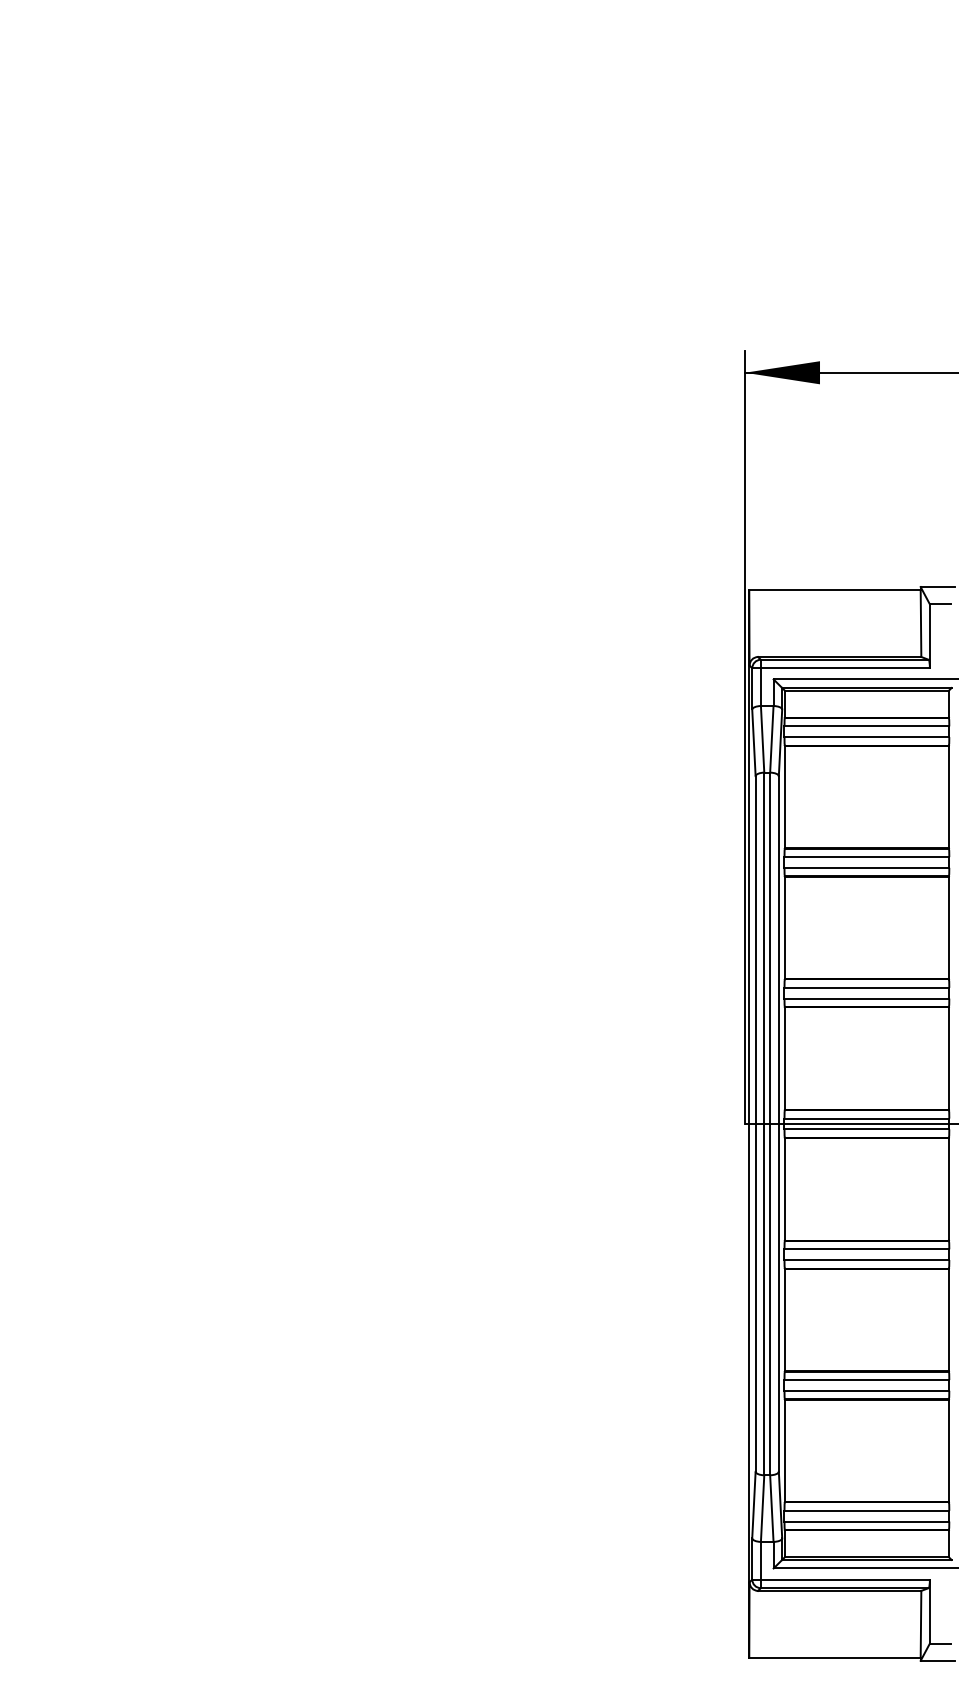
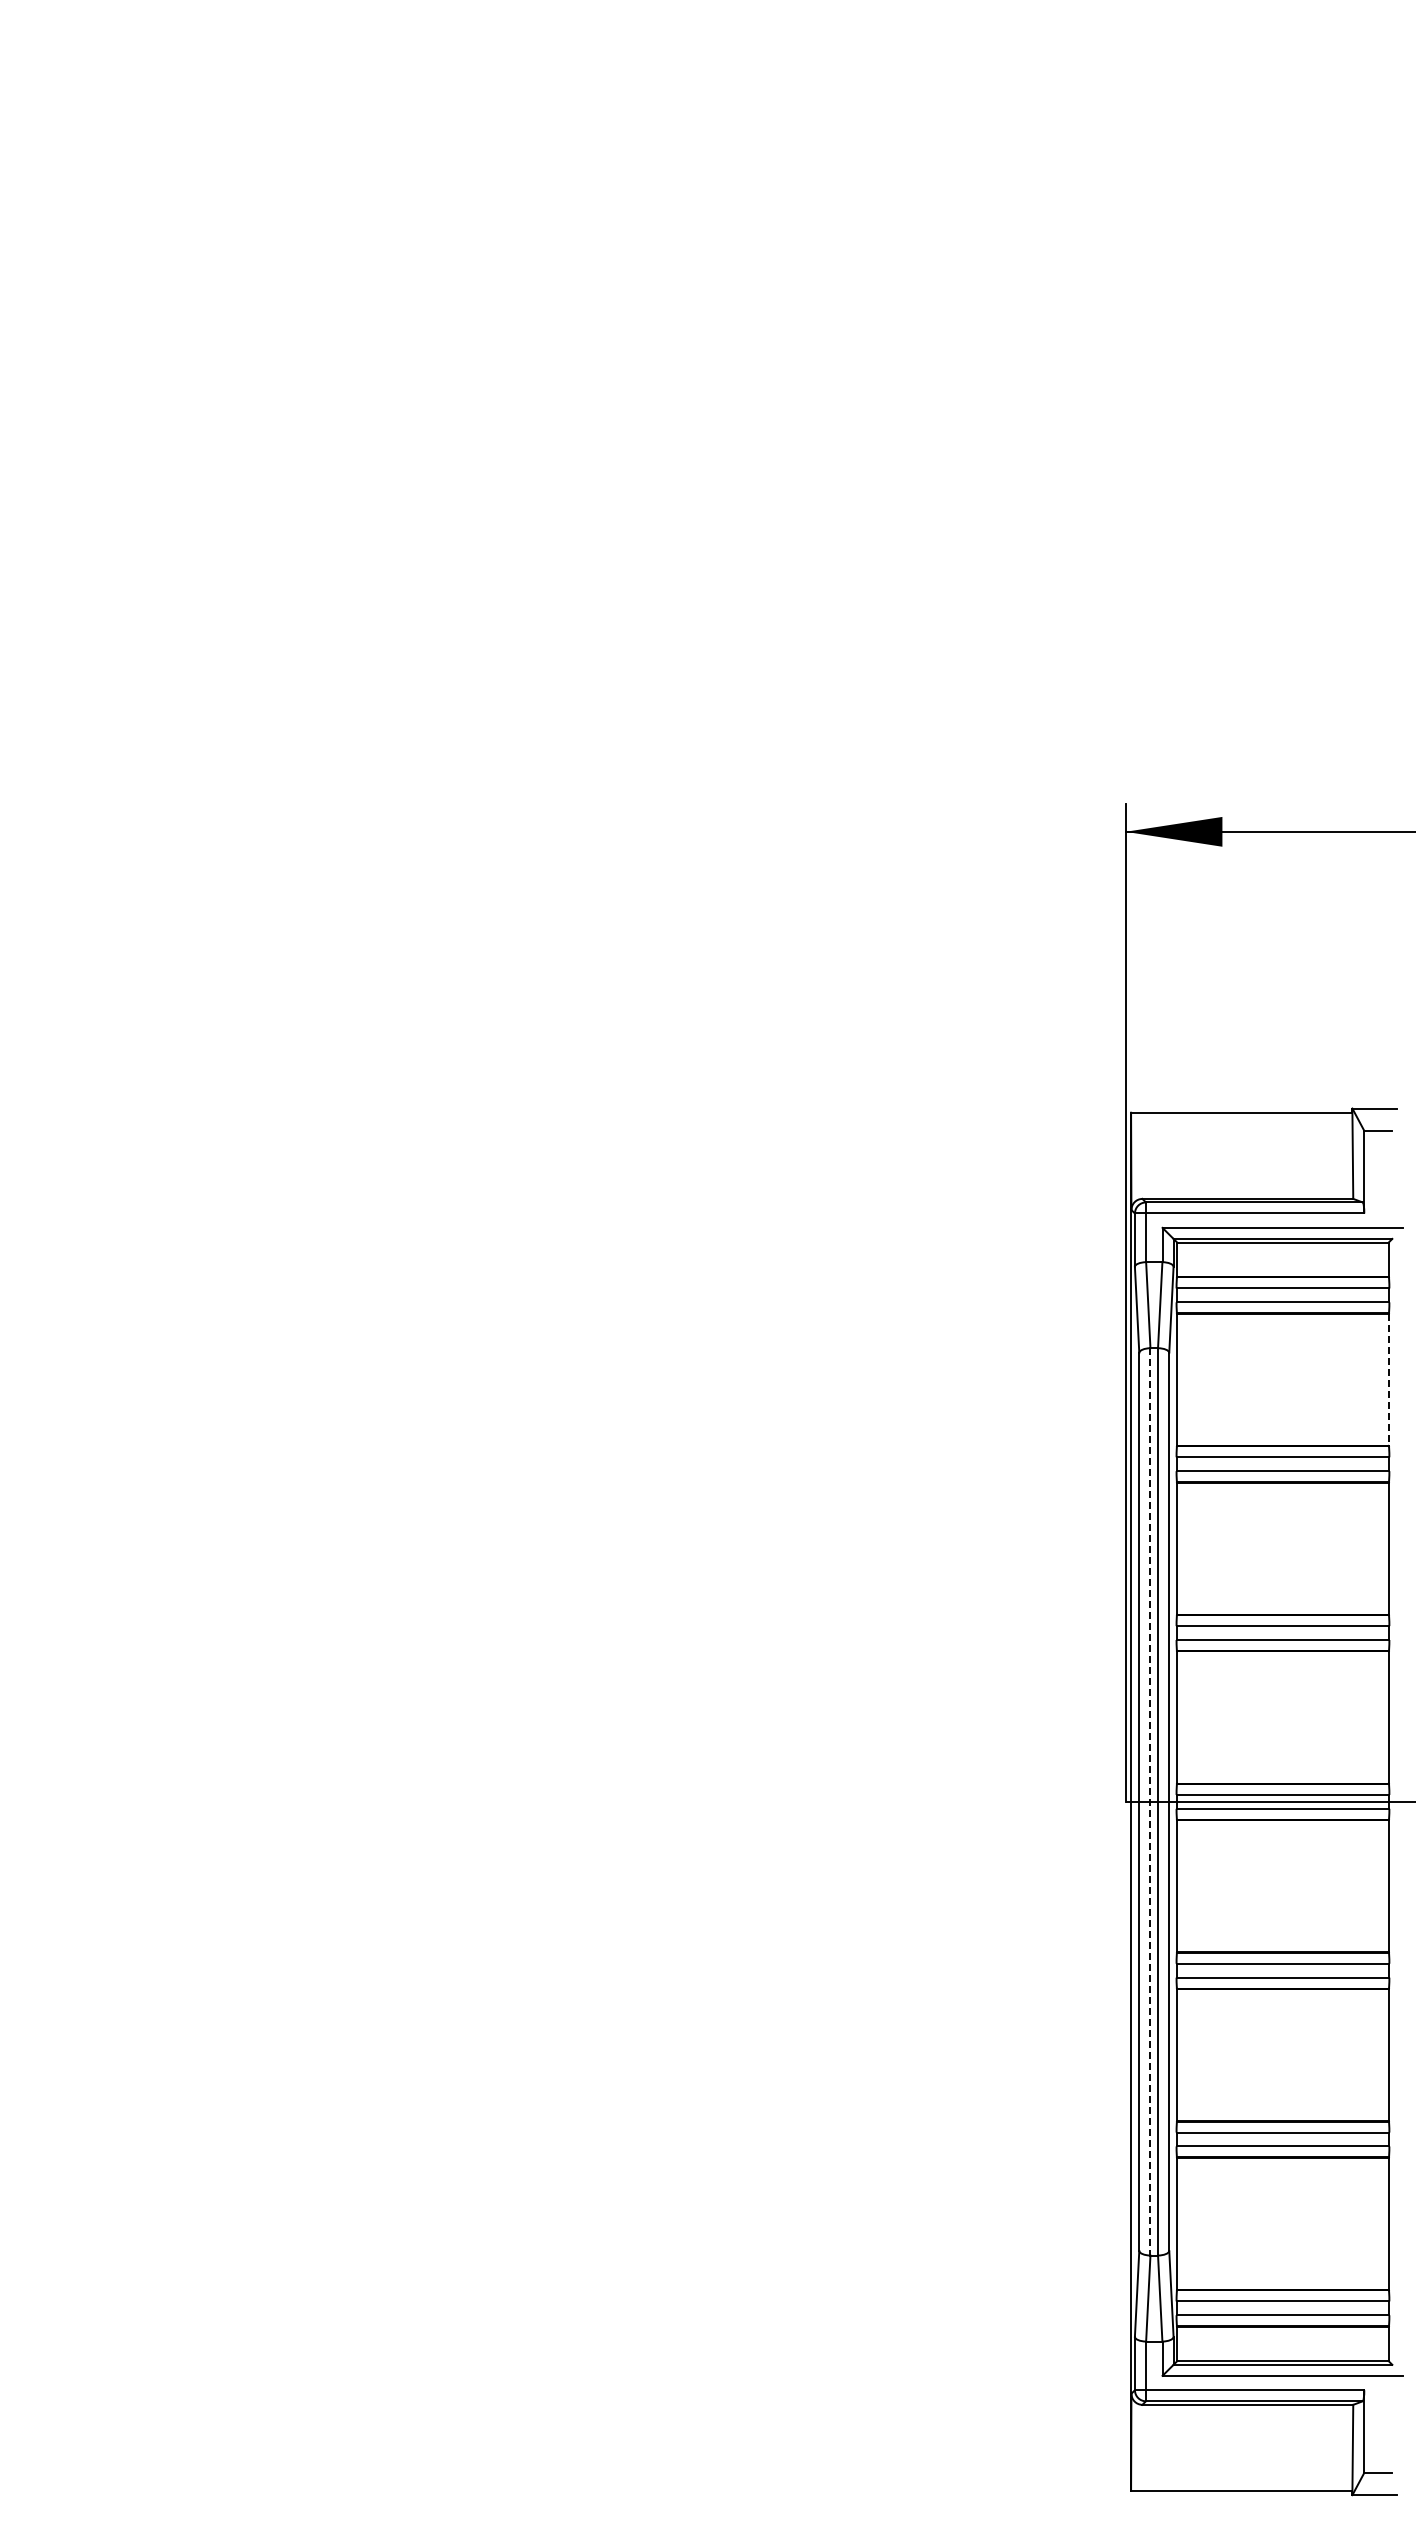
line: (948, 797) -> (1388, 1380), solid -> dashed
line: (764, 1123) -> (1150, 1801), solid -> dashed

